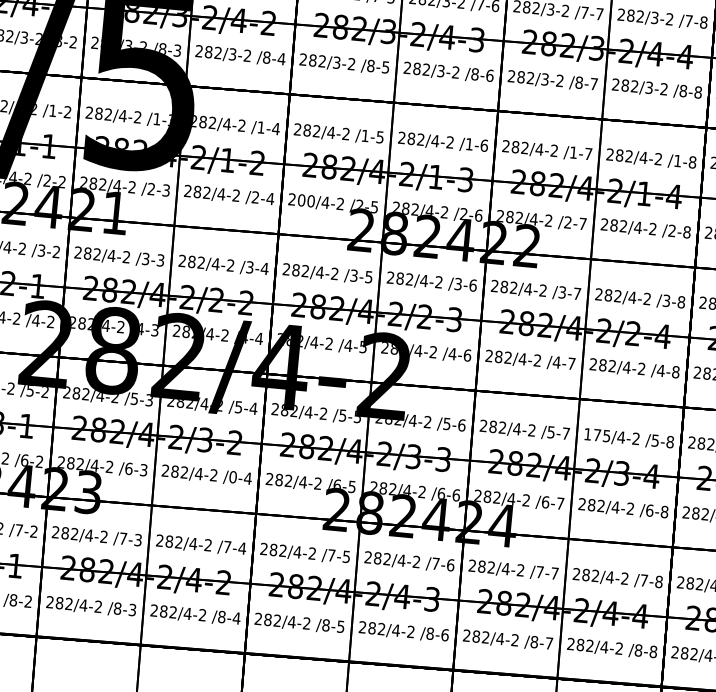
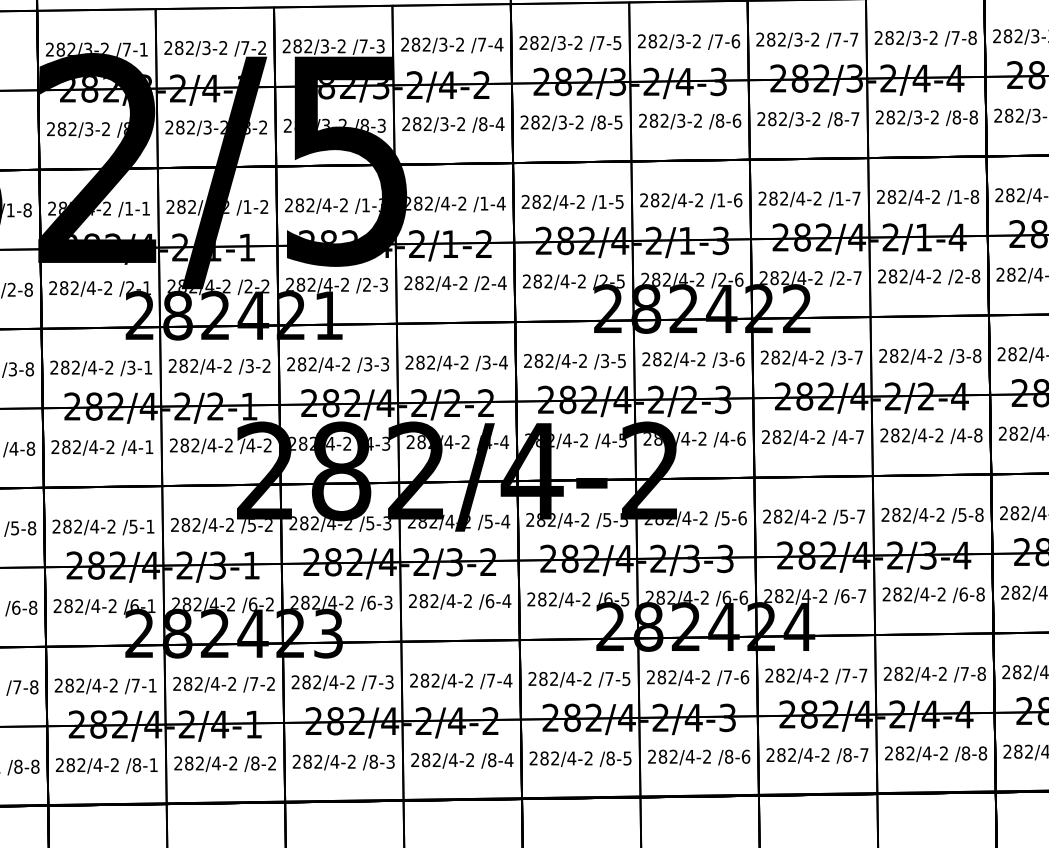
text: (305, 200) -> (542, 281), 200/4-2 -> 282/4-2
text: (597, 434) -> (896, 514), 175/4-2 -> 282/4-2
text: (233, 476) -> (490, 600), /0-4 -> /6-4

